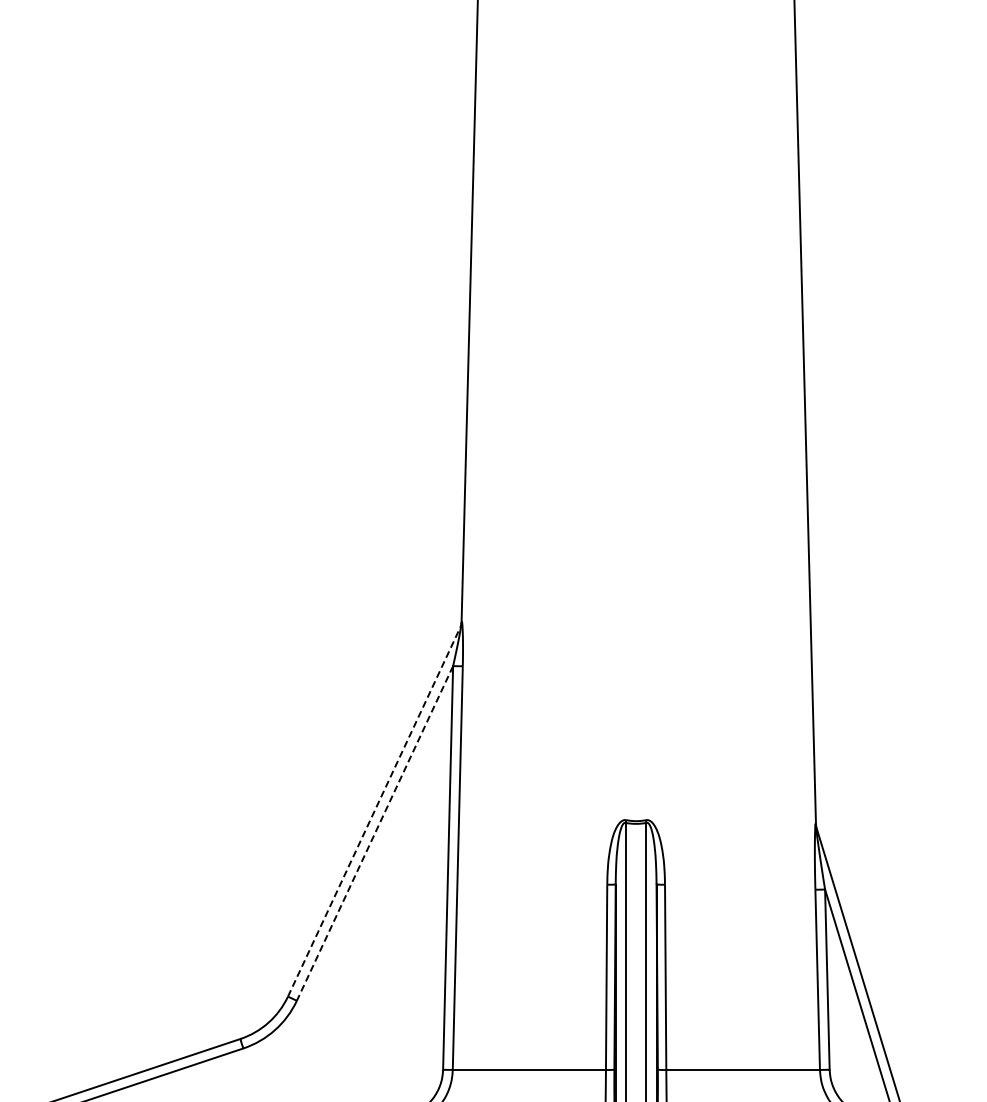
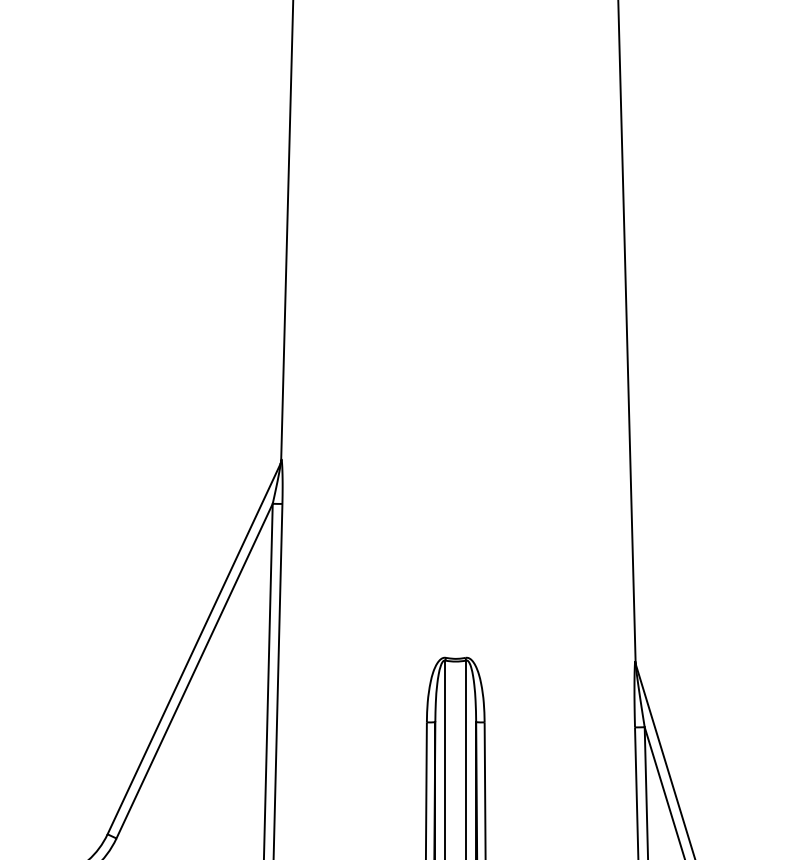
line: (374, 810) -> (194, 648), dashed -> solid
line: (375, 833) -> (195, 671), dashed -> solid

